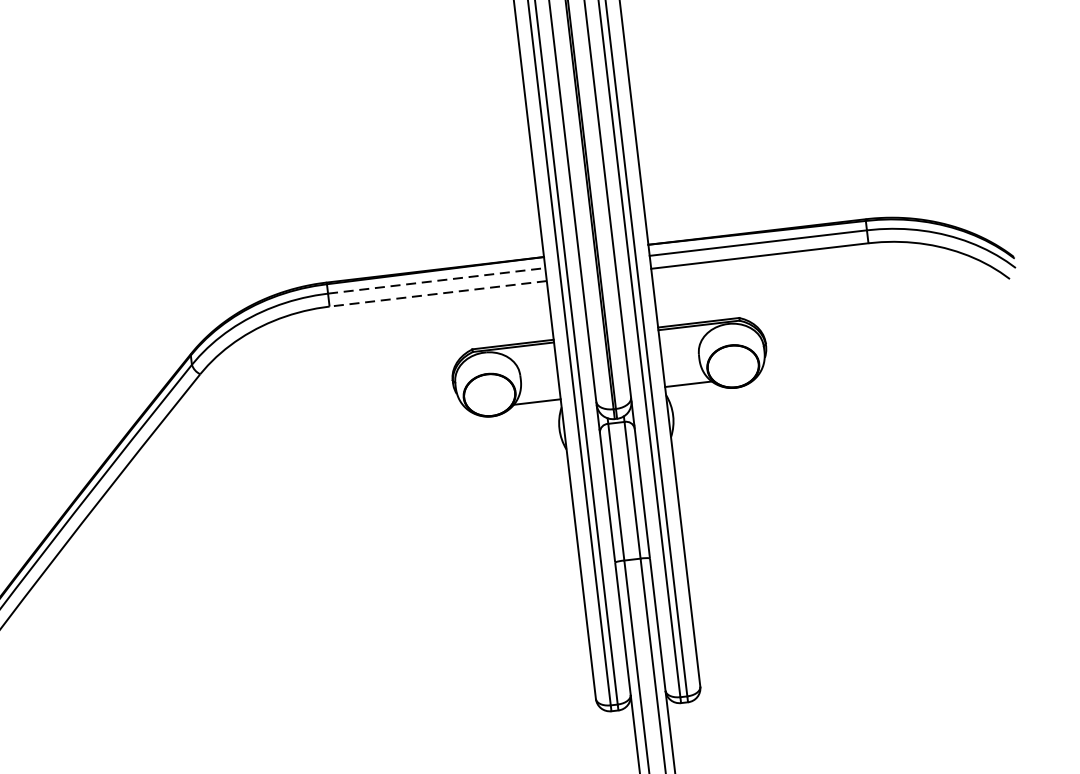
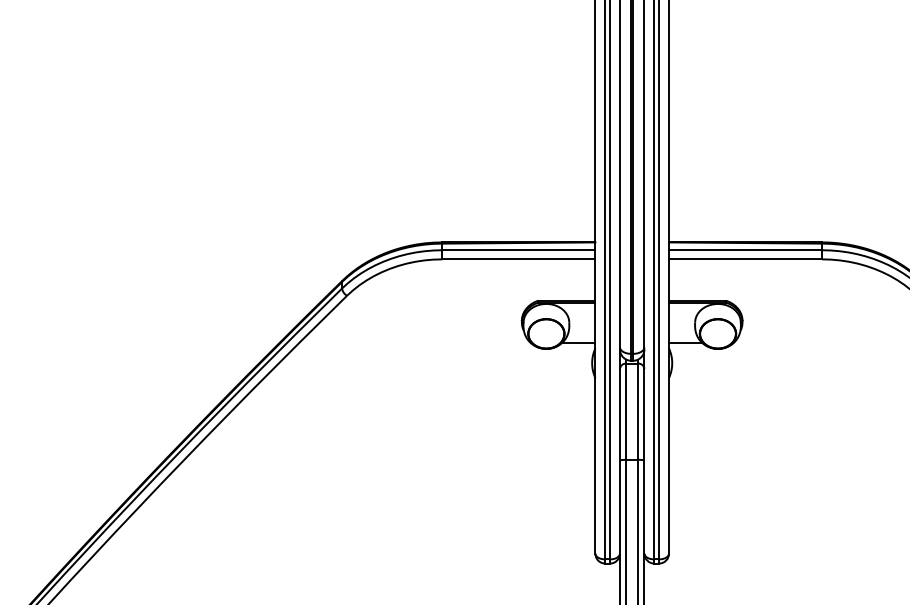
line: (436, 281) -> (518, 250), dashed -> solid
line: (437, 294) -> (518, 259), dashed -> solid

